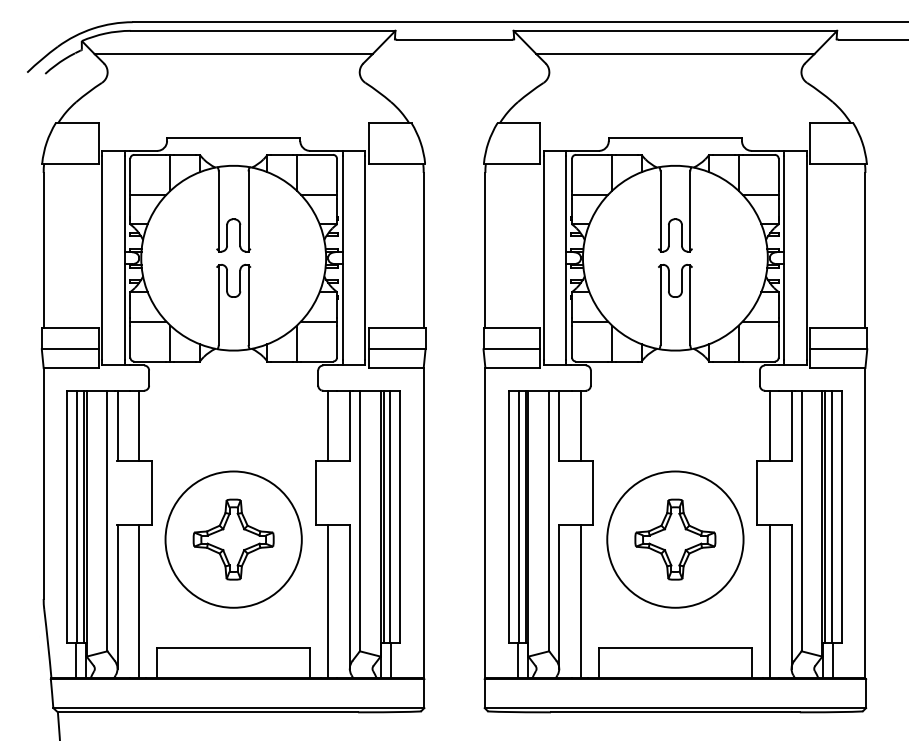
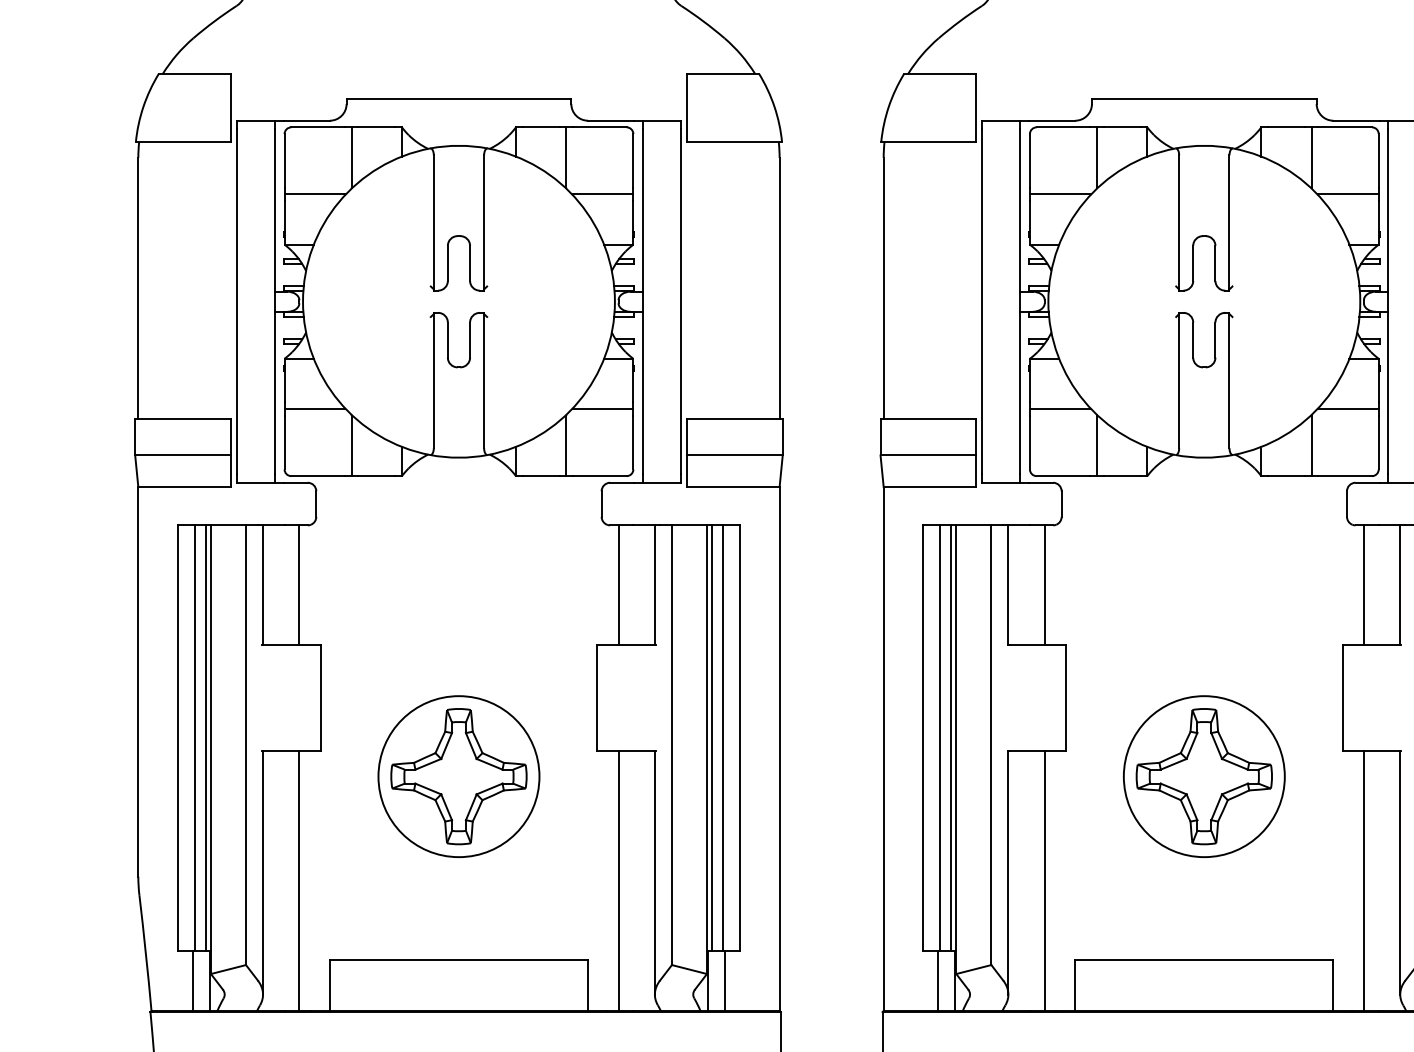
circle: (233, 539) -> (458, 776), size x0.7
circle: (675, 539) -> (1204, 776), size x0.7

